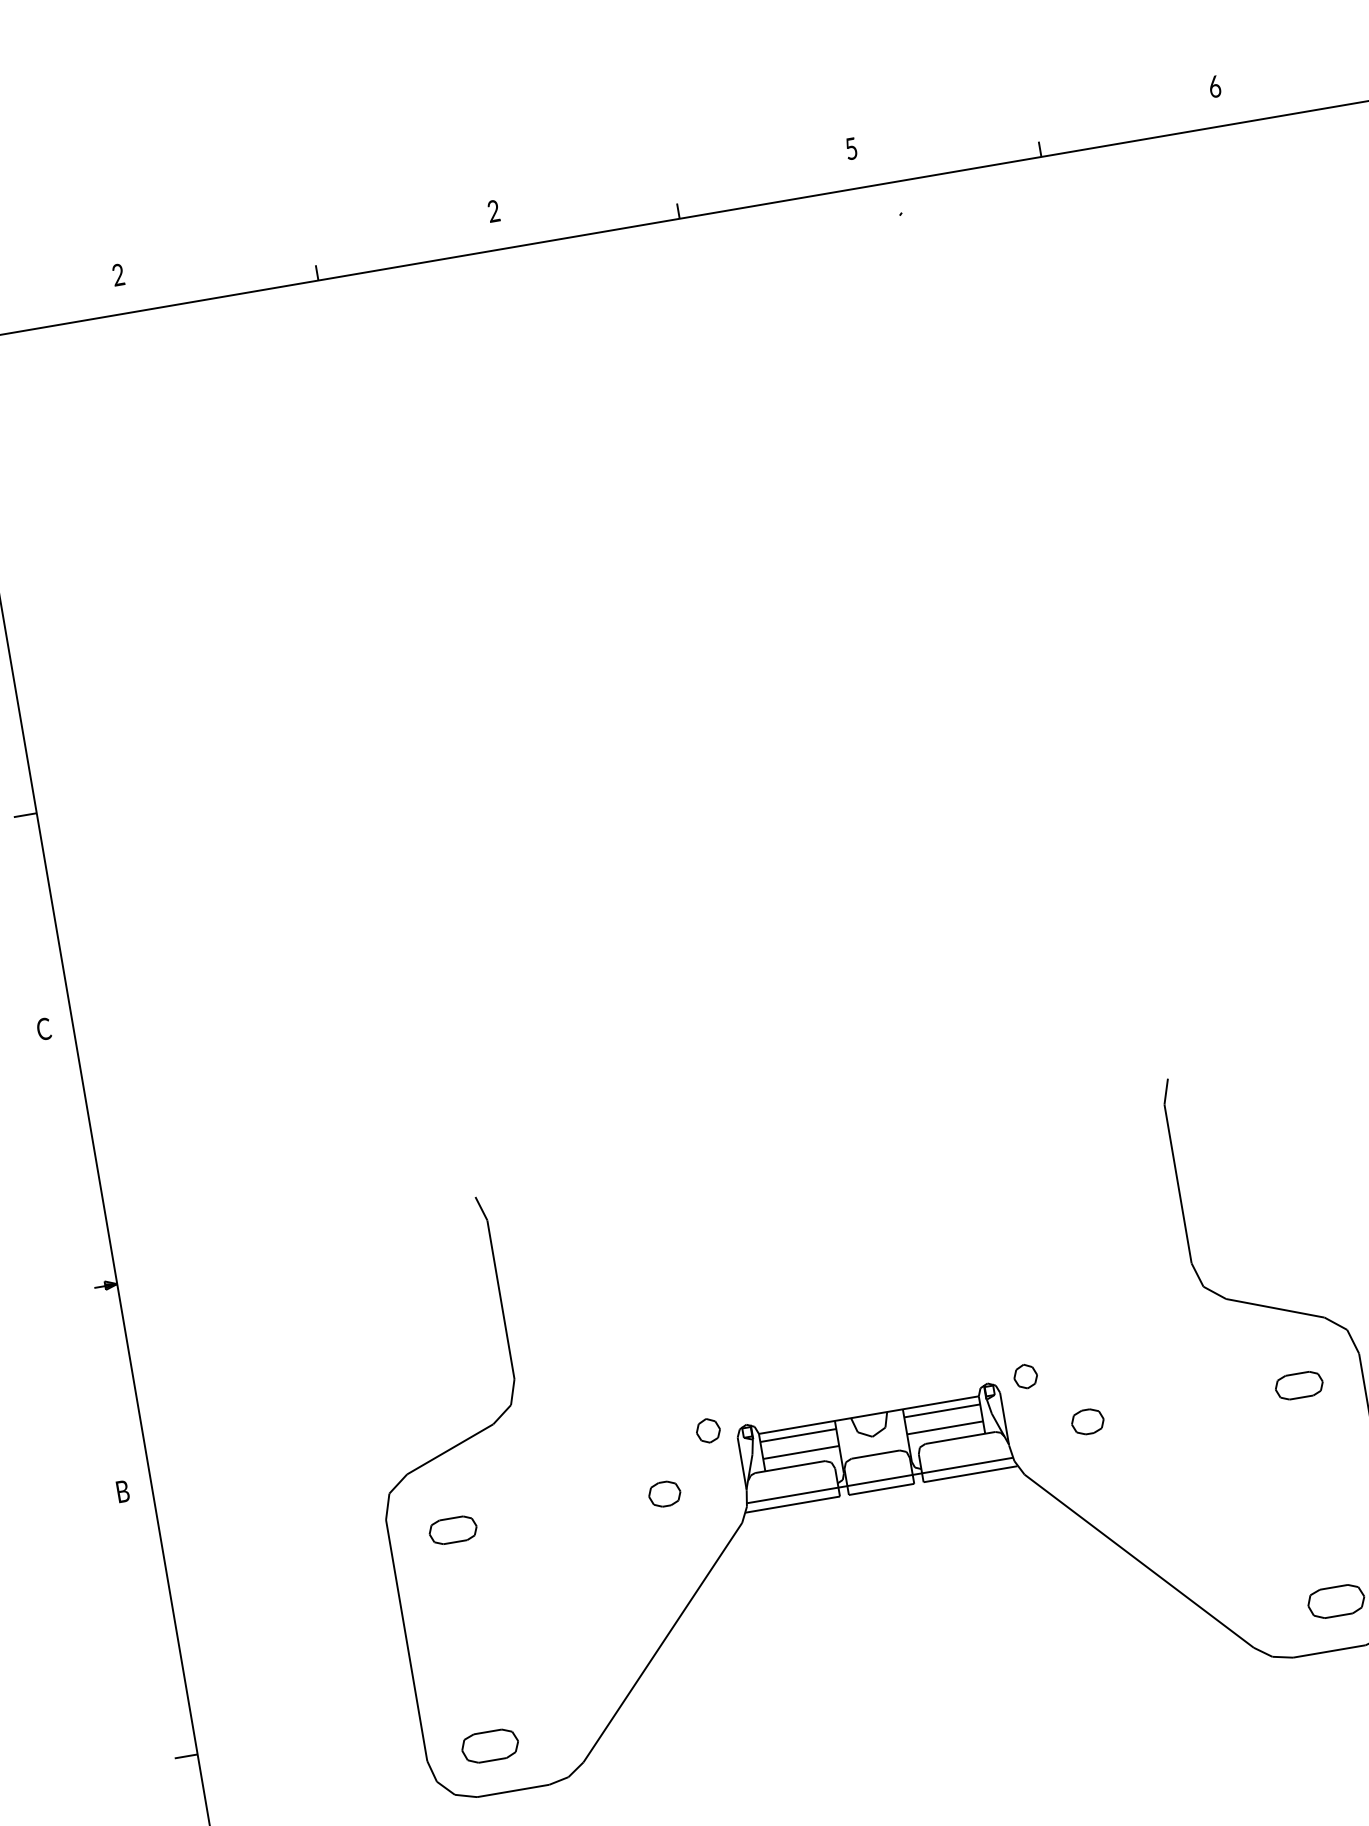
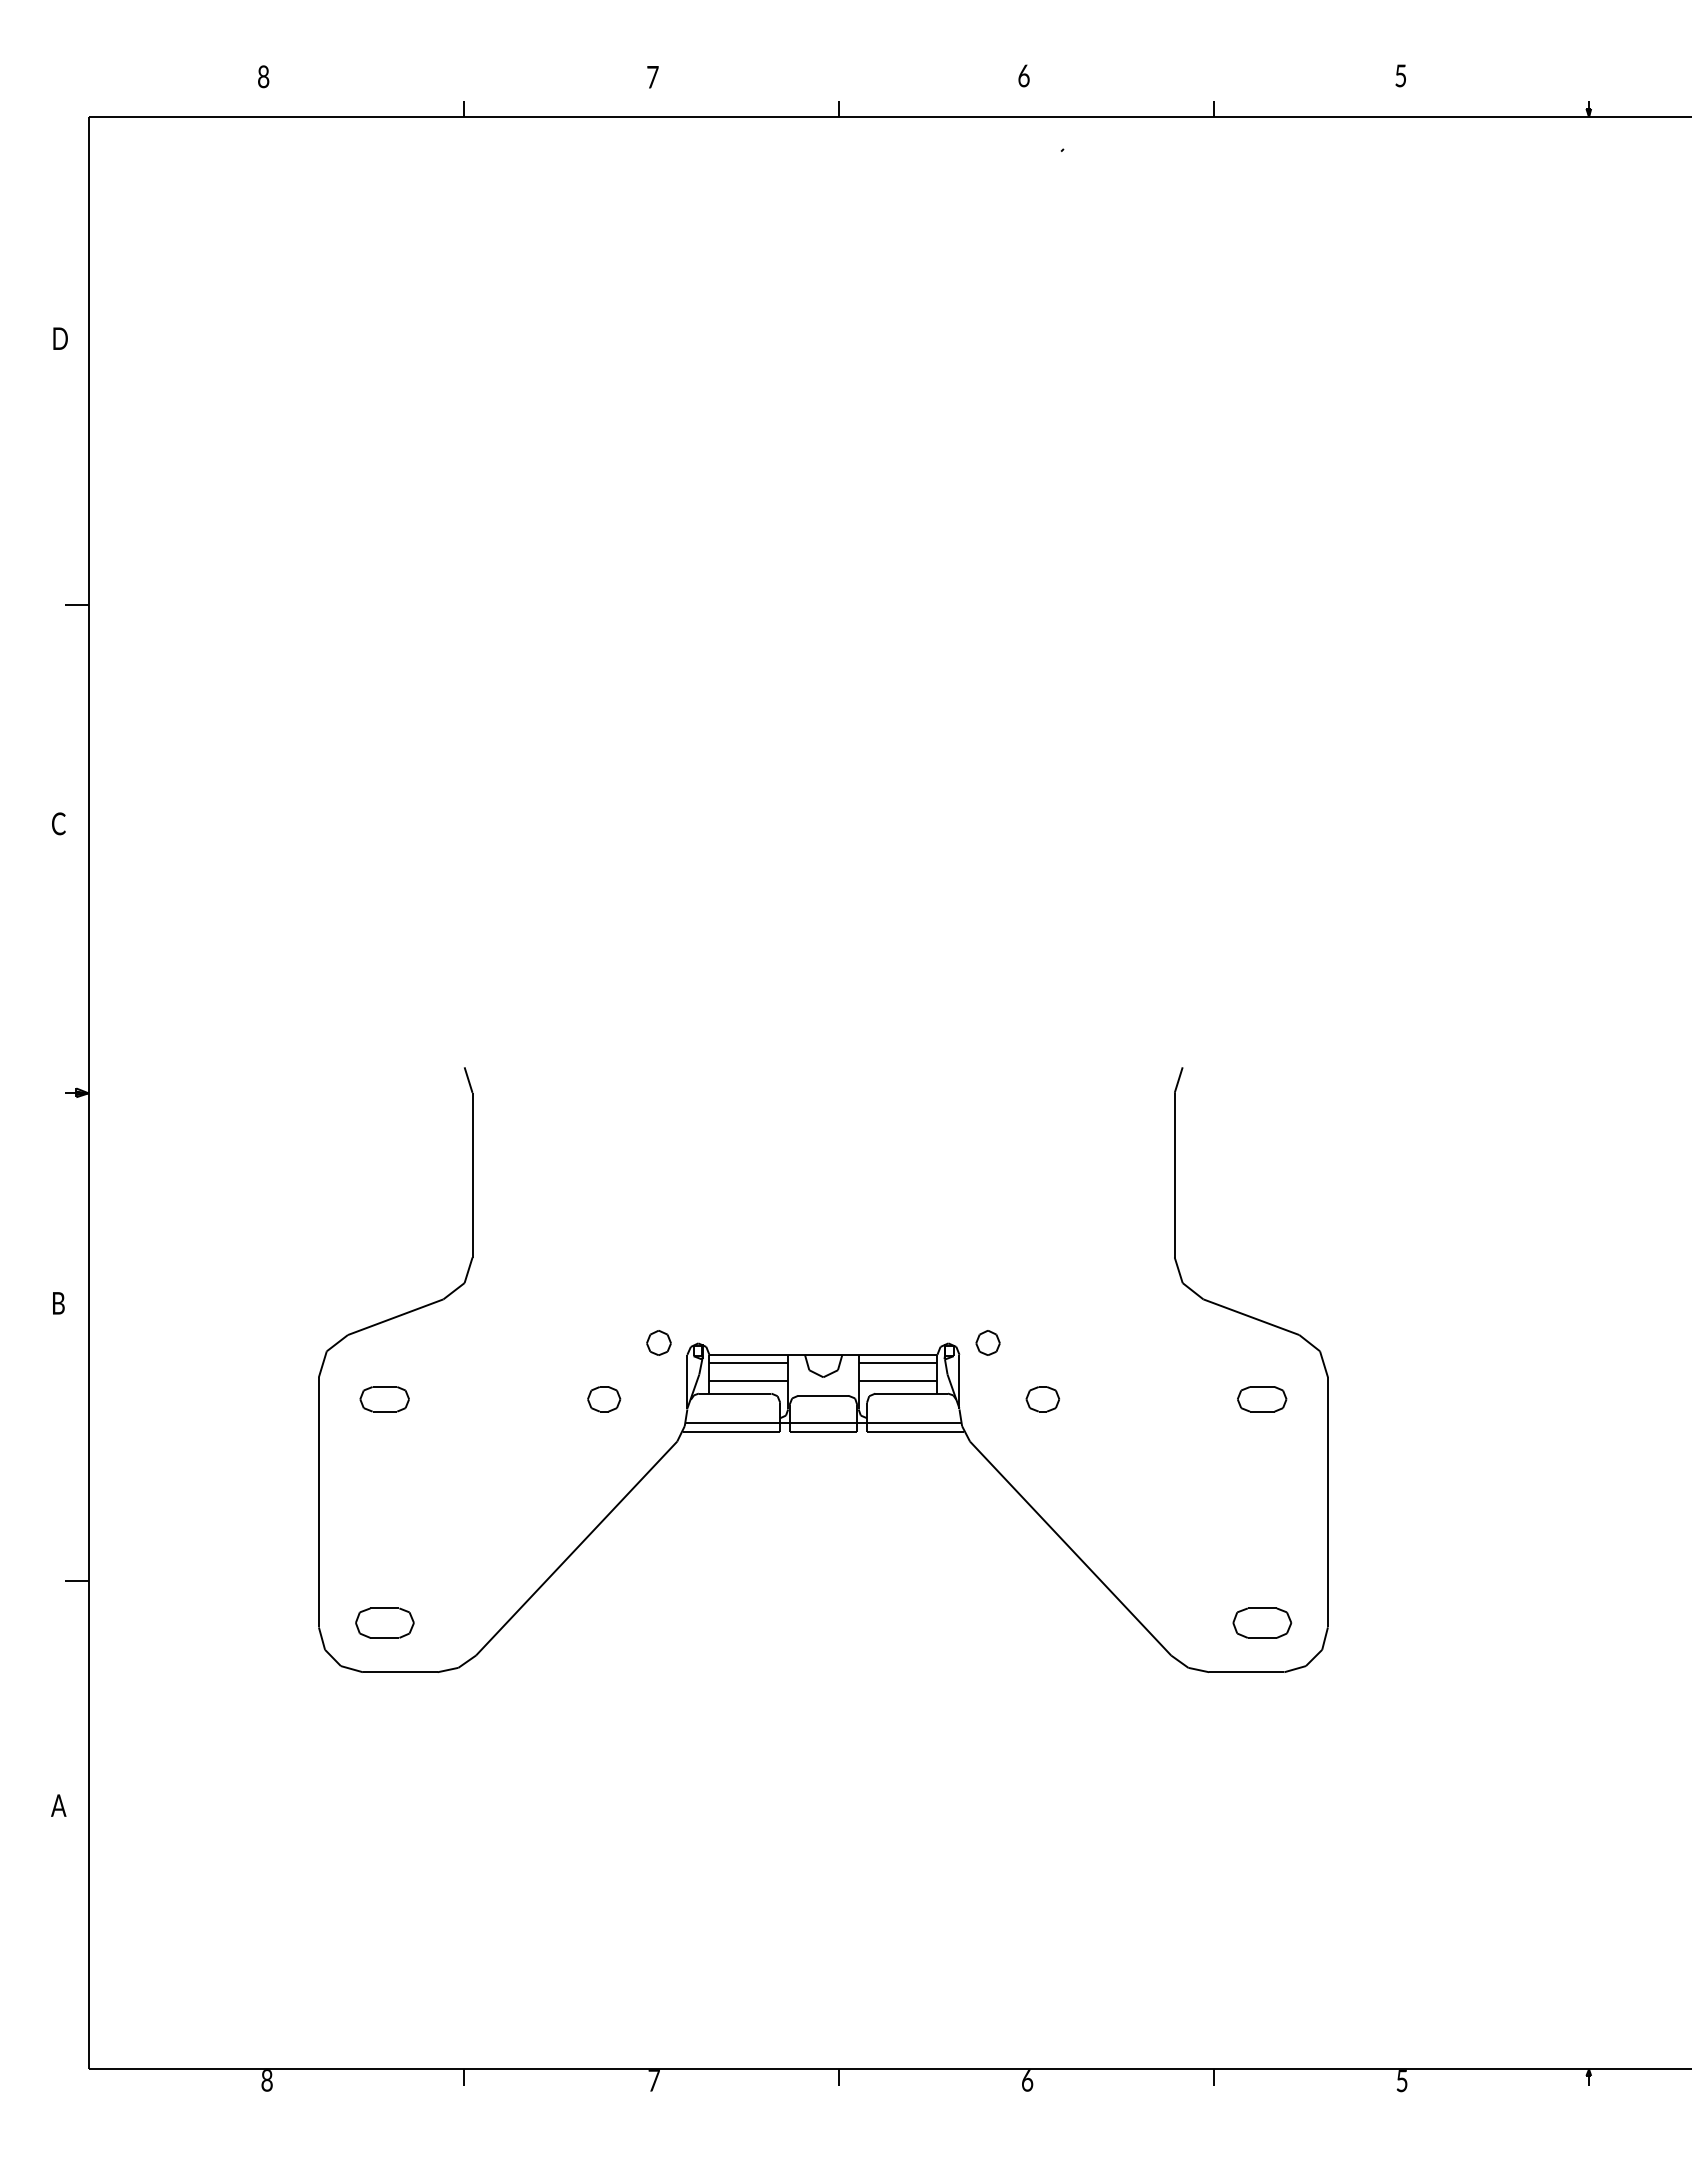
text: (1214, 86) -> (1400, 75), 6 -> 5
text: (850, 148) -> (1023, 75), 5 -> 6
text: (493, 210) -> (652, 76), 2 -> 7
text: (118, 275) -> (263, 77), 2 -> 8

